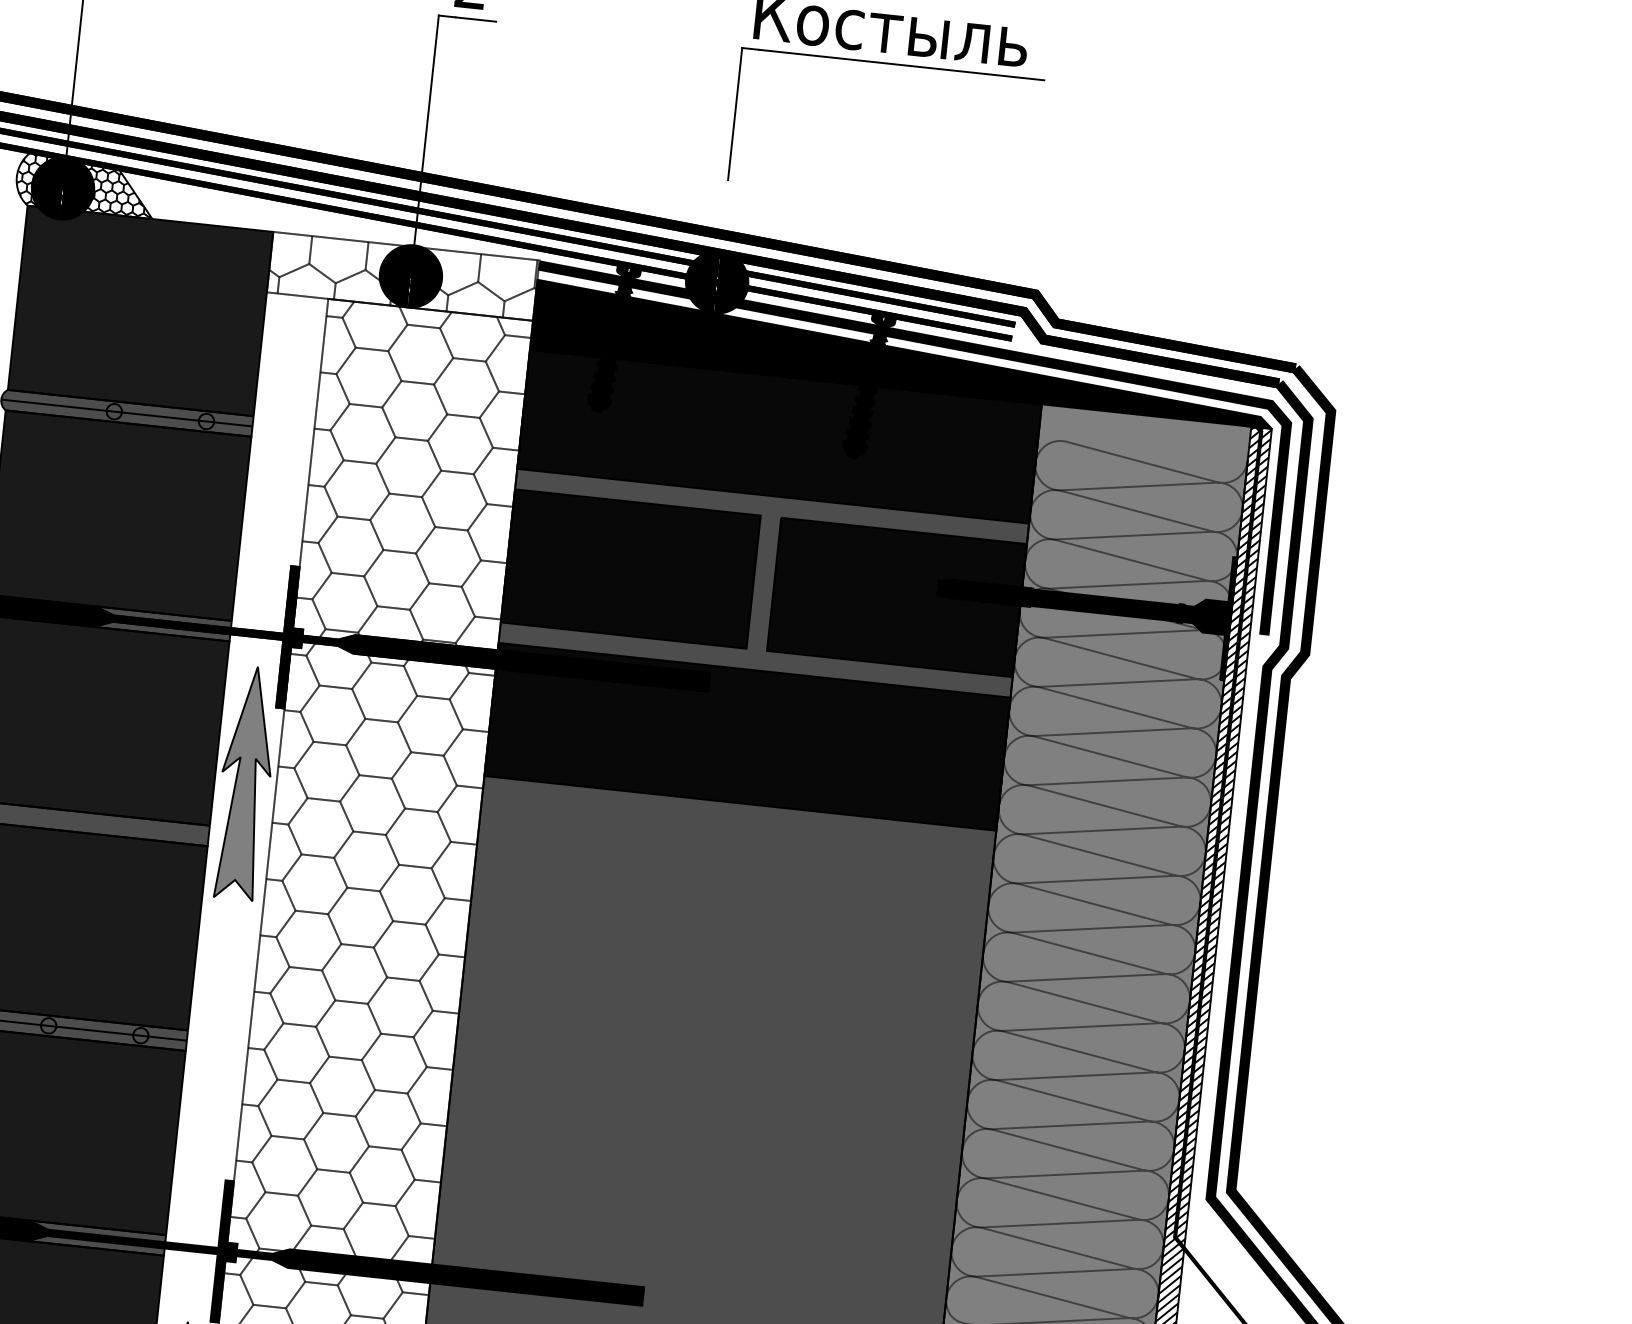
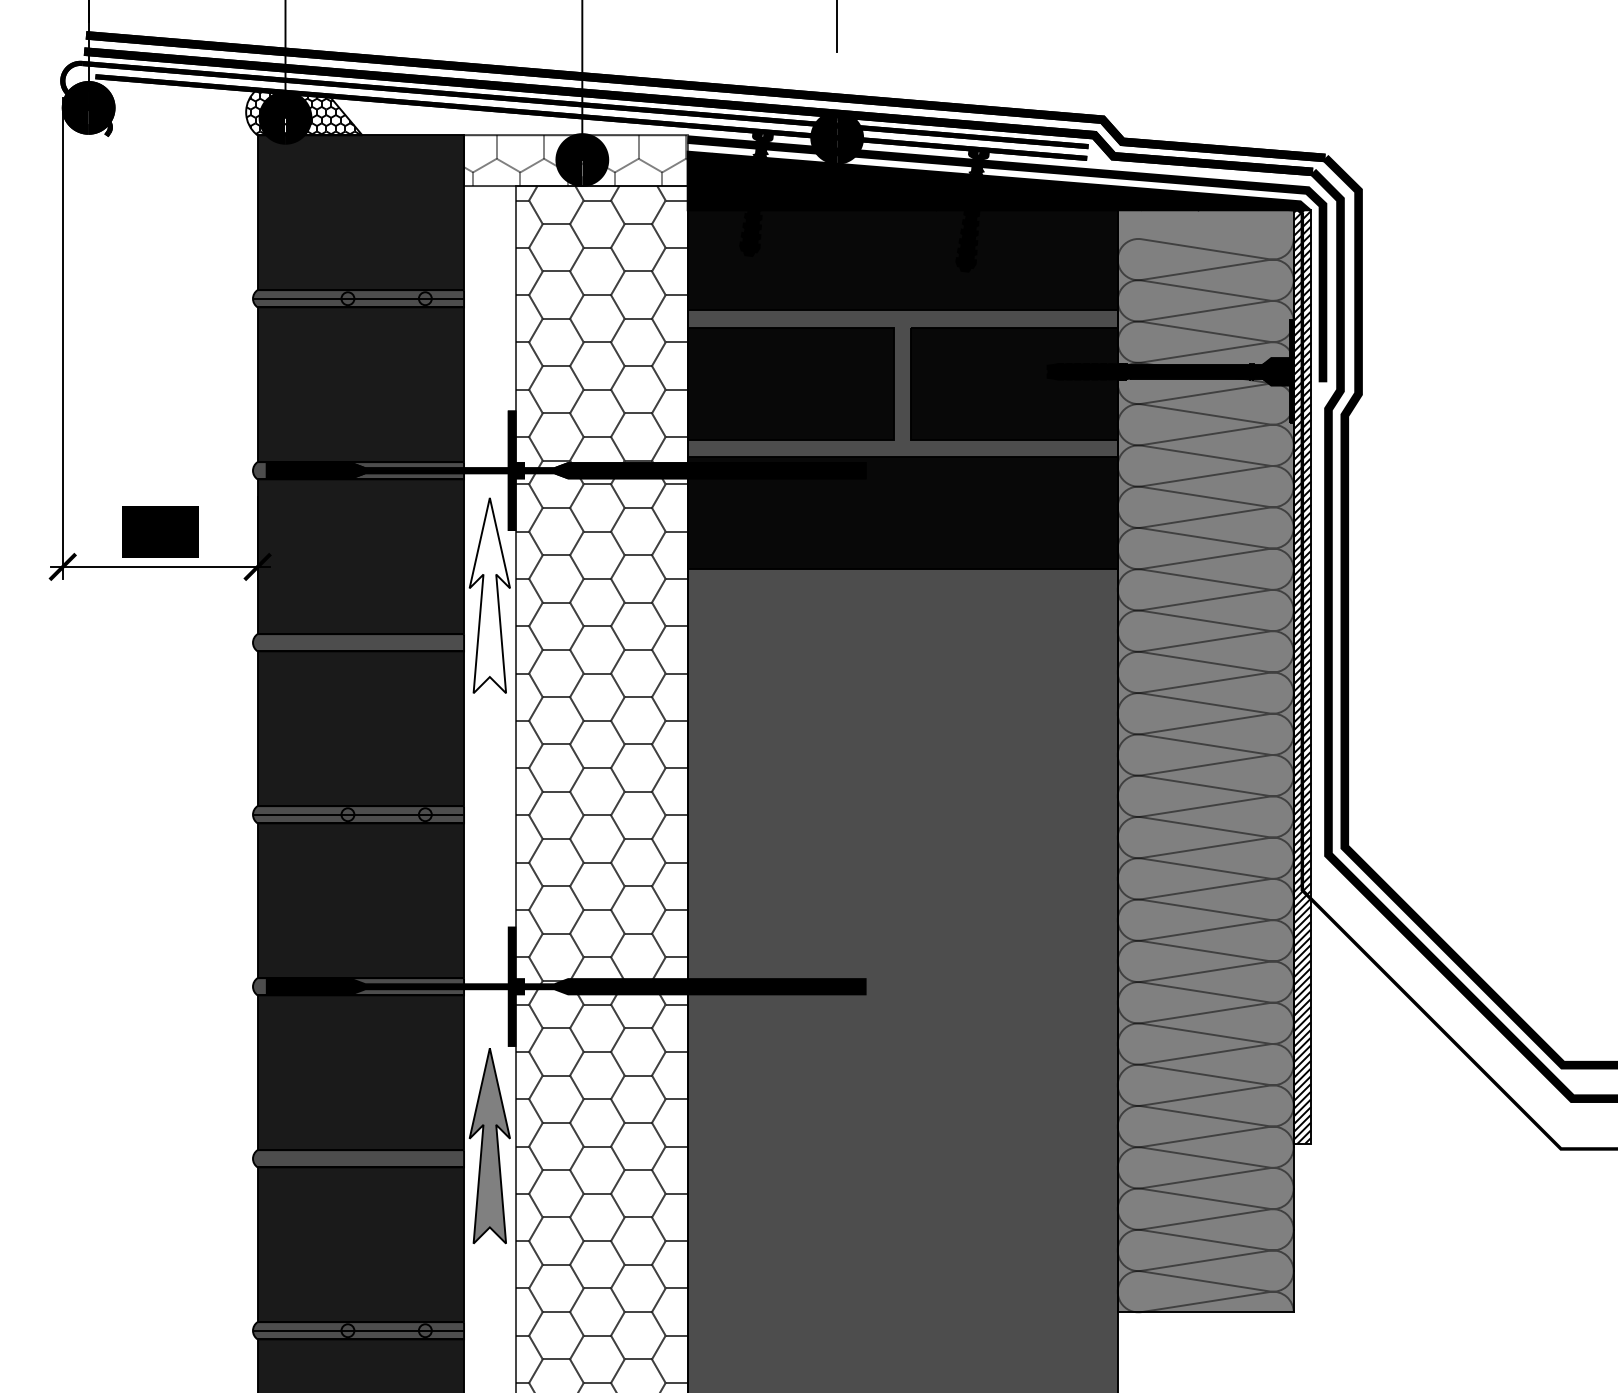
hatch: (402, 276) -> (575, 160), removed
fill: (245, 782) -> (489, 595), removed

